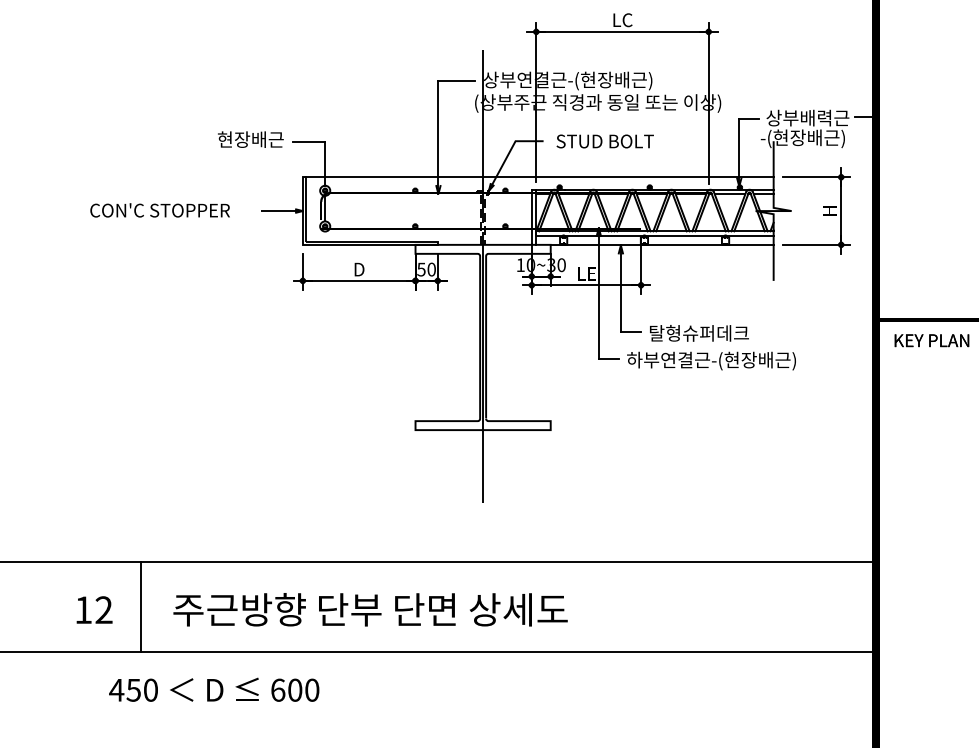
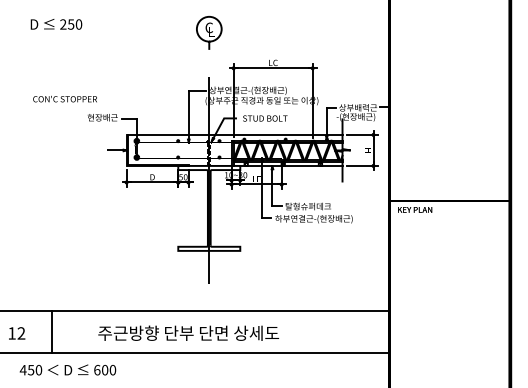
text: (158, 208) -> (64, 98), moved
text: (370, 608) -> (188, 332), moved
text: (95, 610) -> (17, 333), moved
text: (213, 688) -> (67, 369), moved

